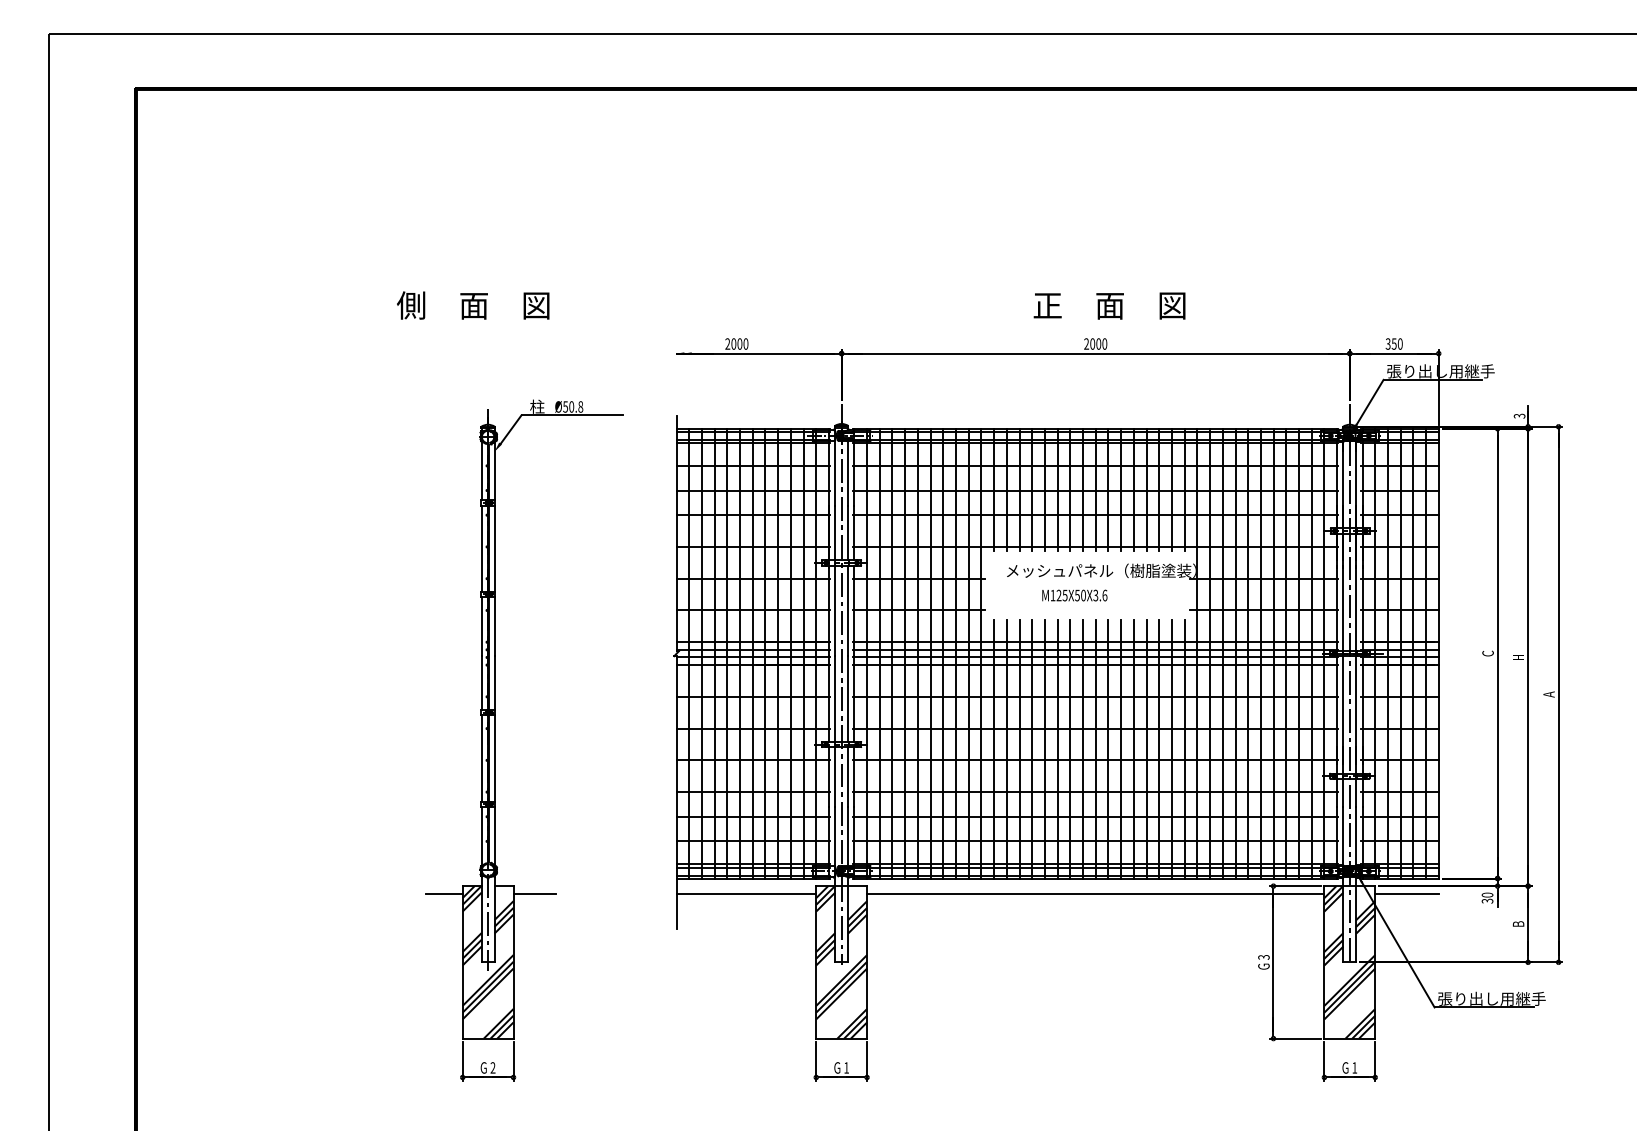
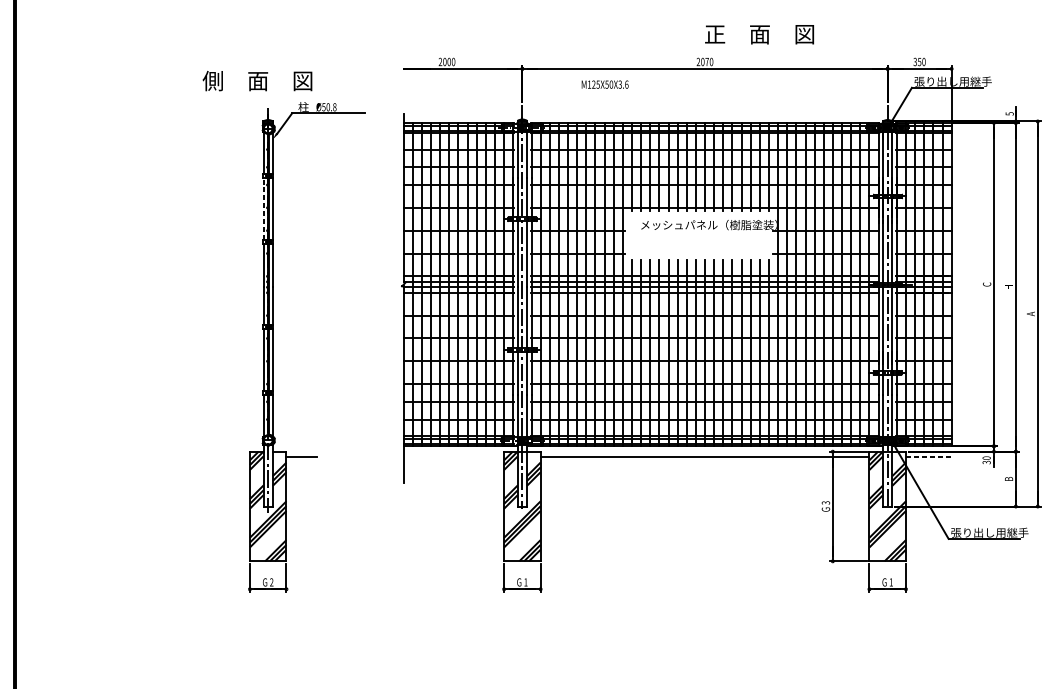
text: (473, 305) -> (257, 81), moved
text: (1109, 305) -> (759, 34), moved
text: (1098, 343) -> (707, 61), 2000 -> 2070
text: (1518, 415) -> (1008, 113), 3 -> 5
line: (481, 548) -> (263, 208), solid -> dashed
text: (1074, 595) -> (604, 84), moved
line: (444, 893) -> (236, 457), removed
line: (746, 893) -> (453, 457), removed
line: (1407, 893) -> (929, 457), solid -> dashed

